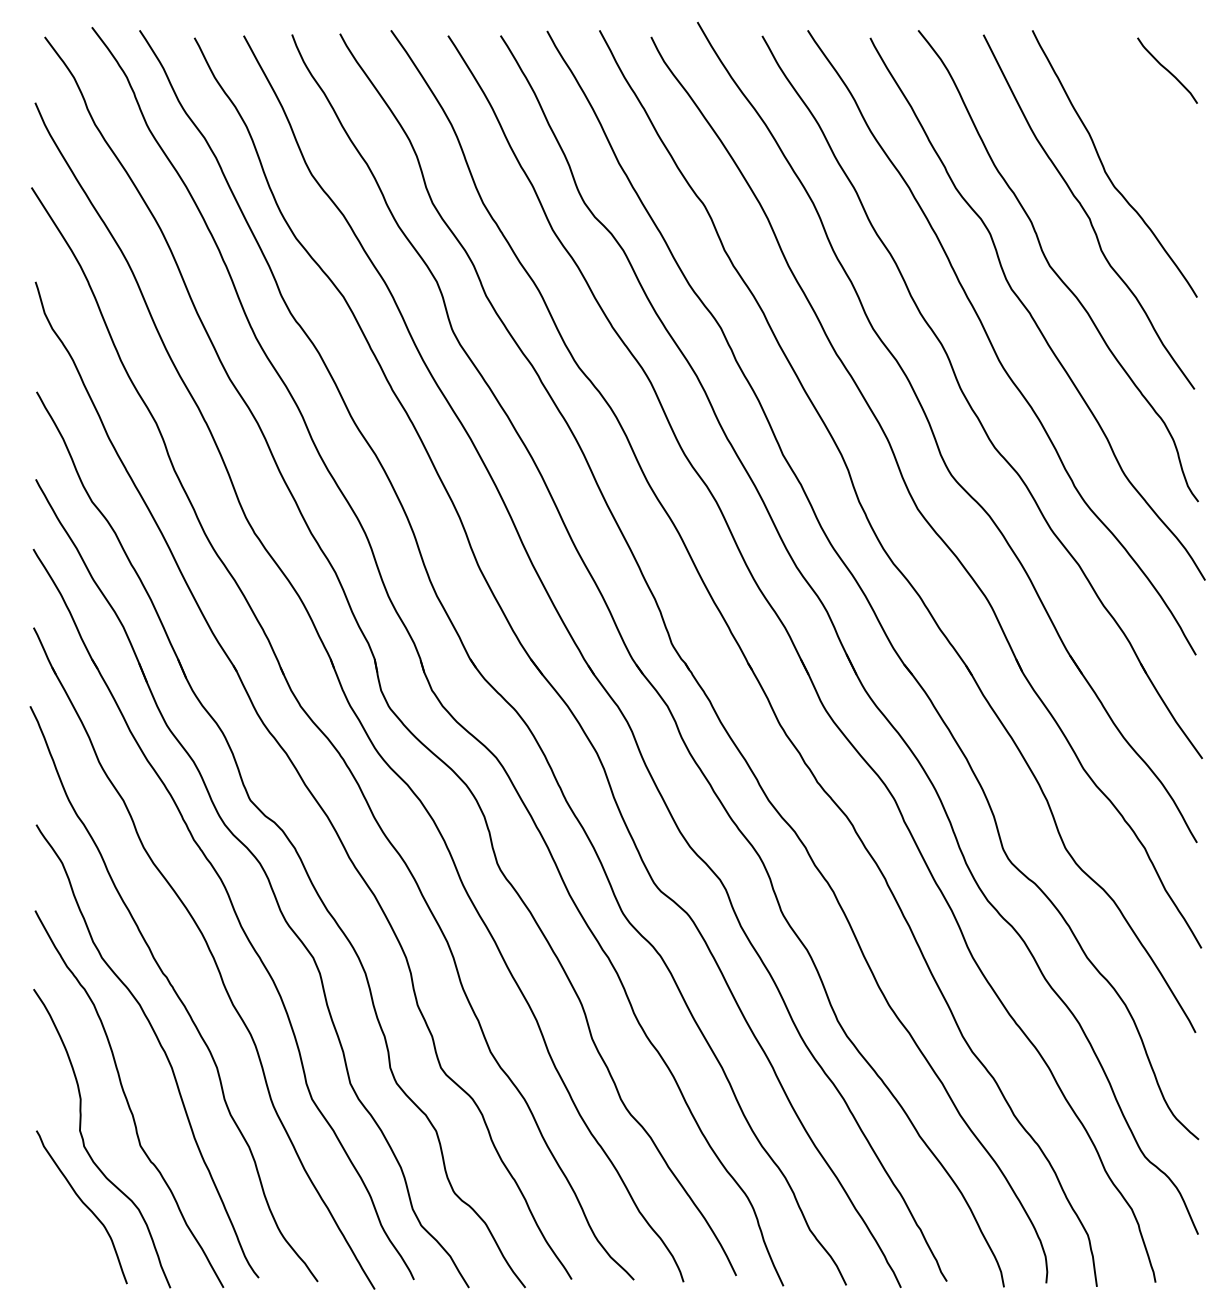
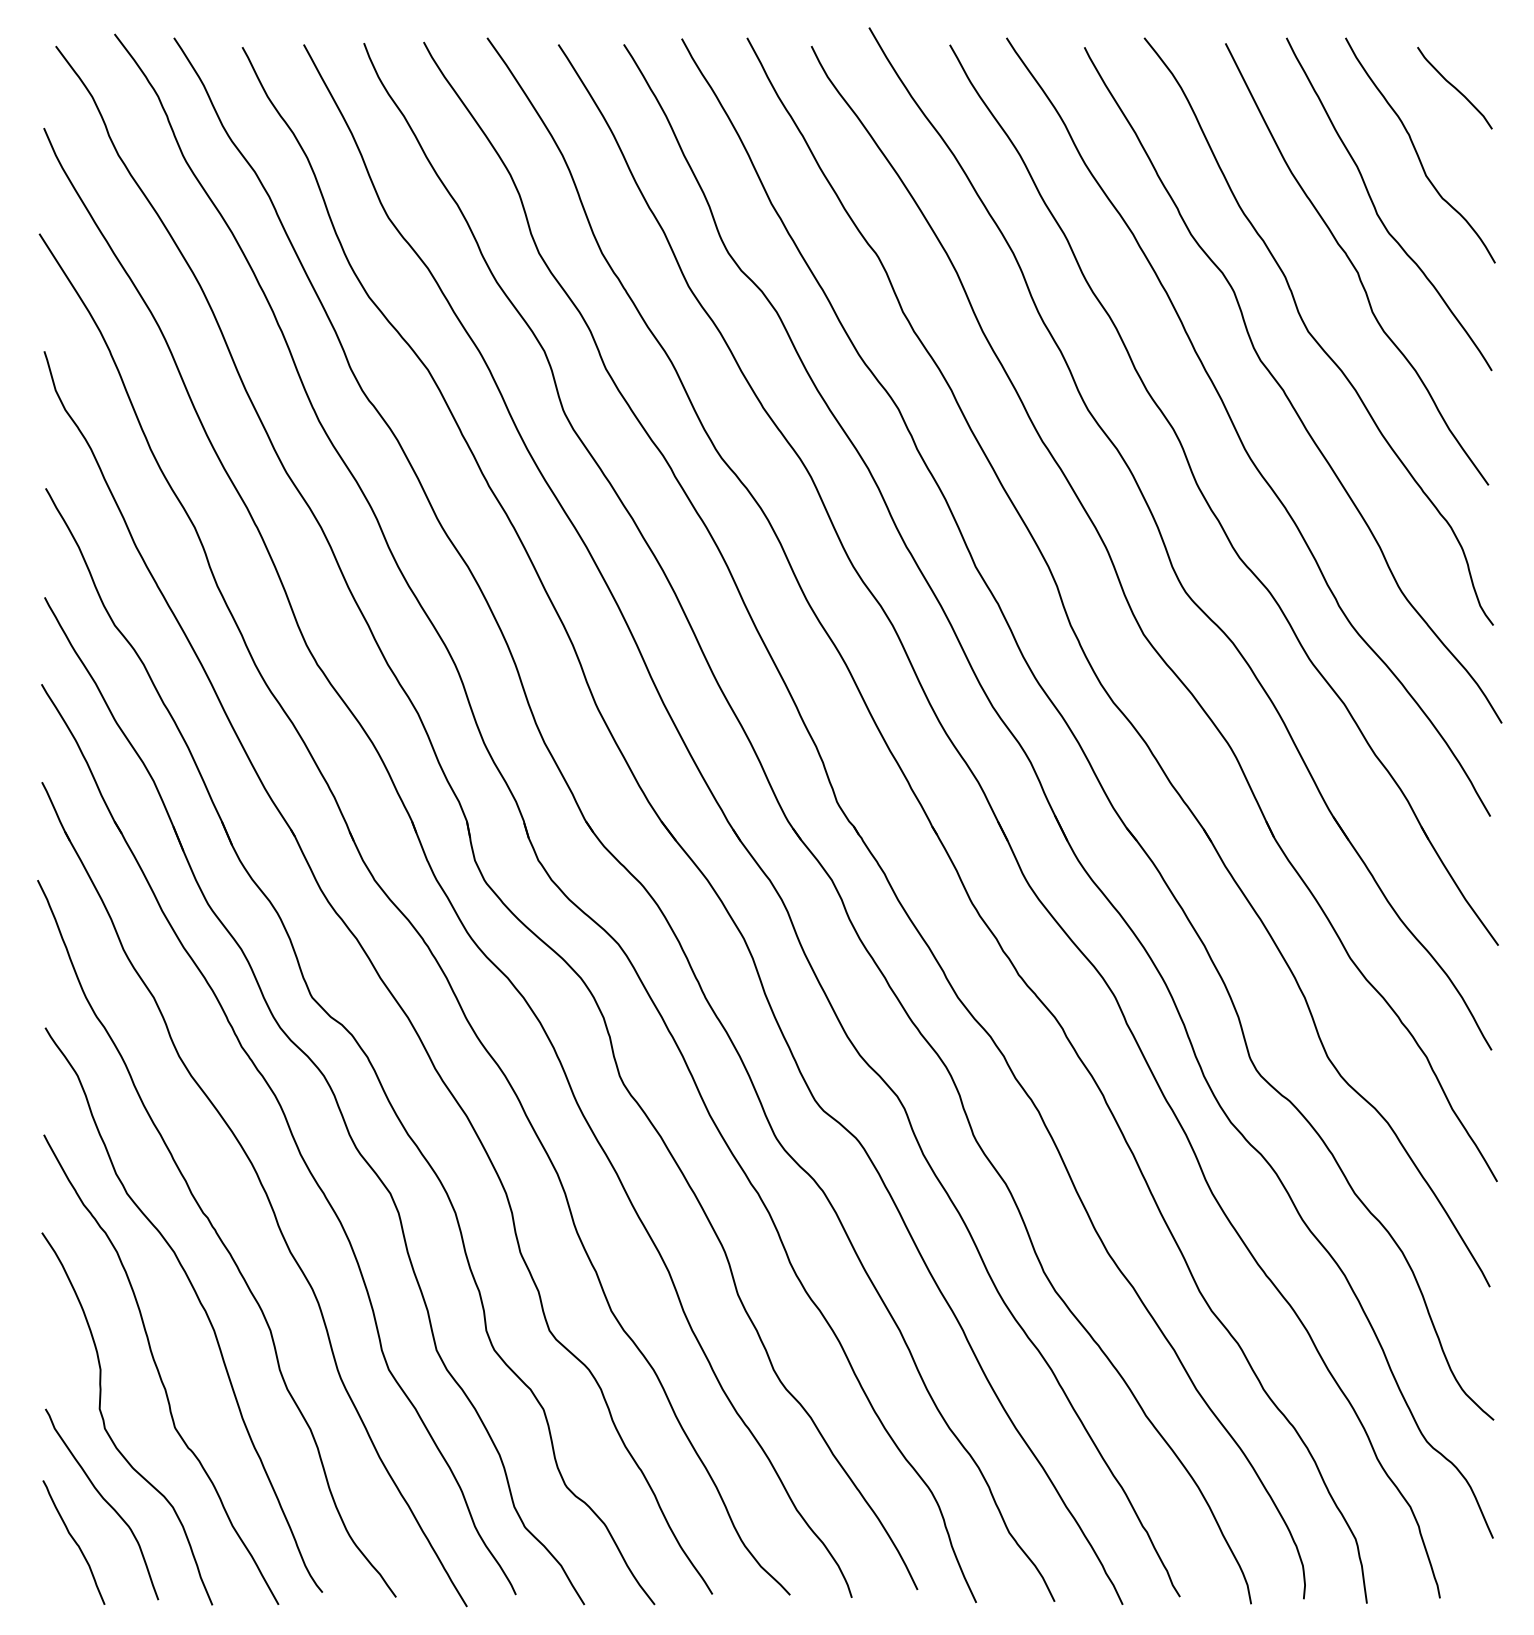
curve: (1137, 121) -> (1417, 151), added
curve: (59, 1237) -> (74, 1542), added

